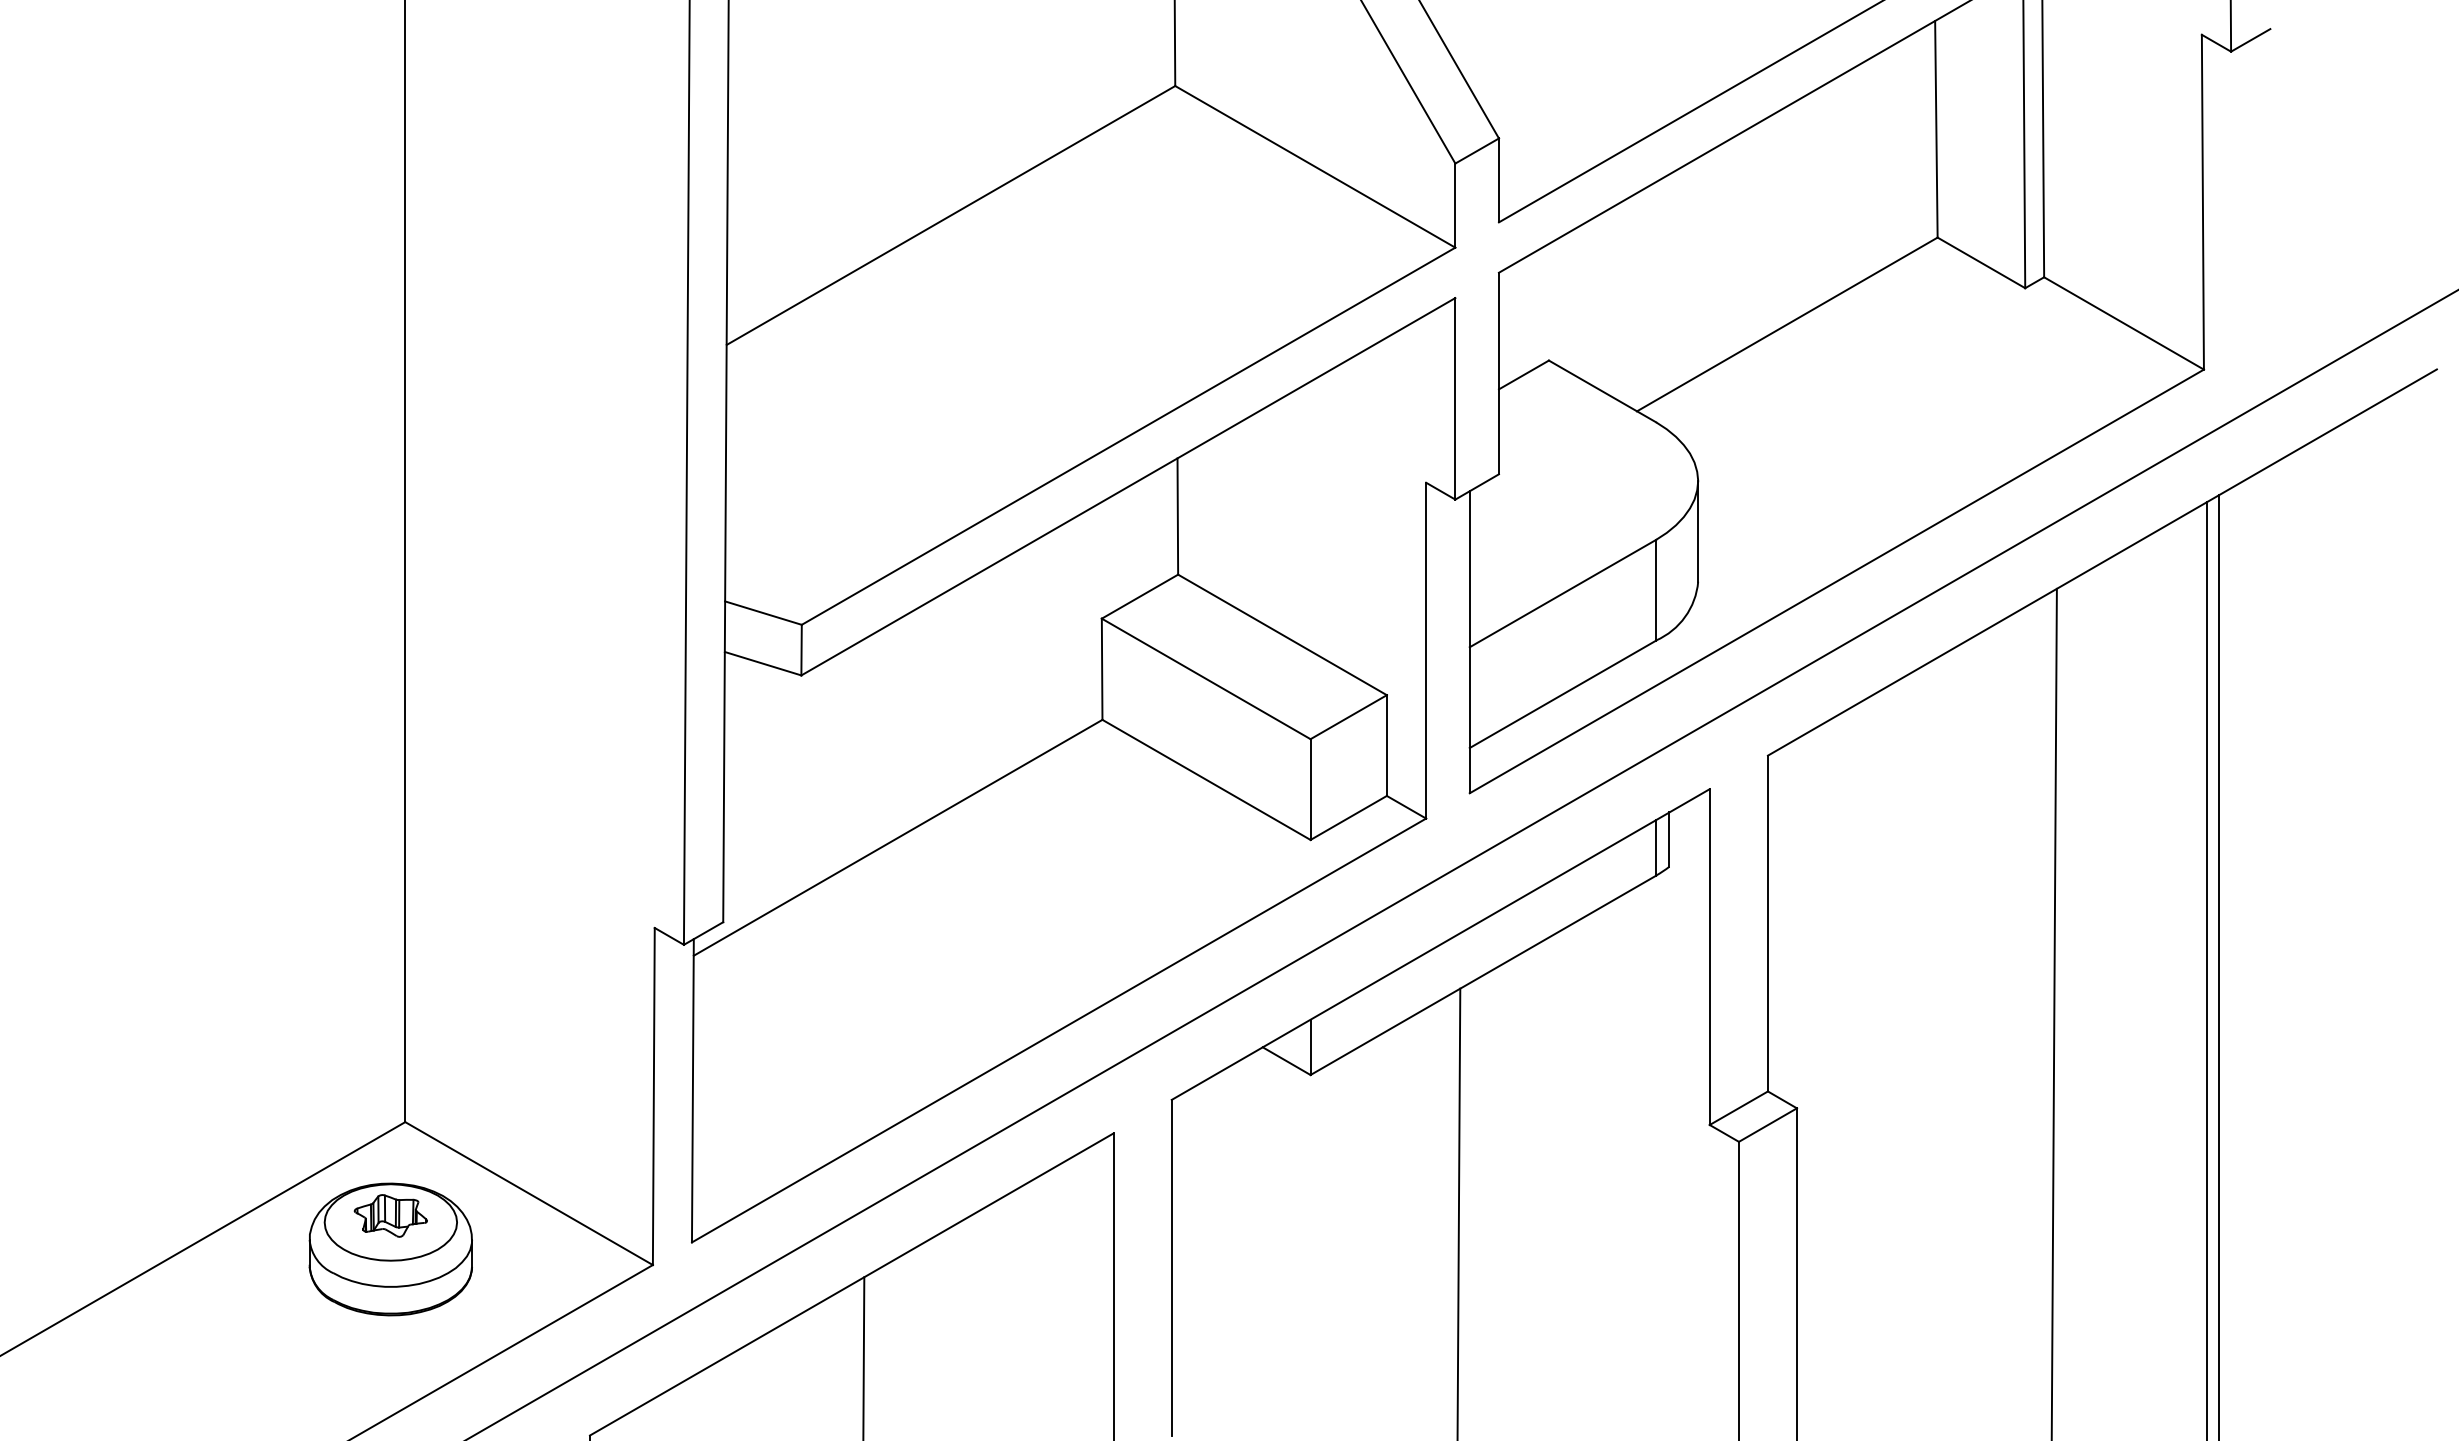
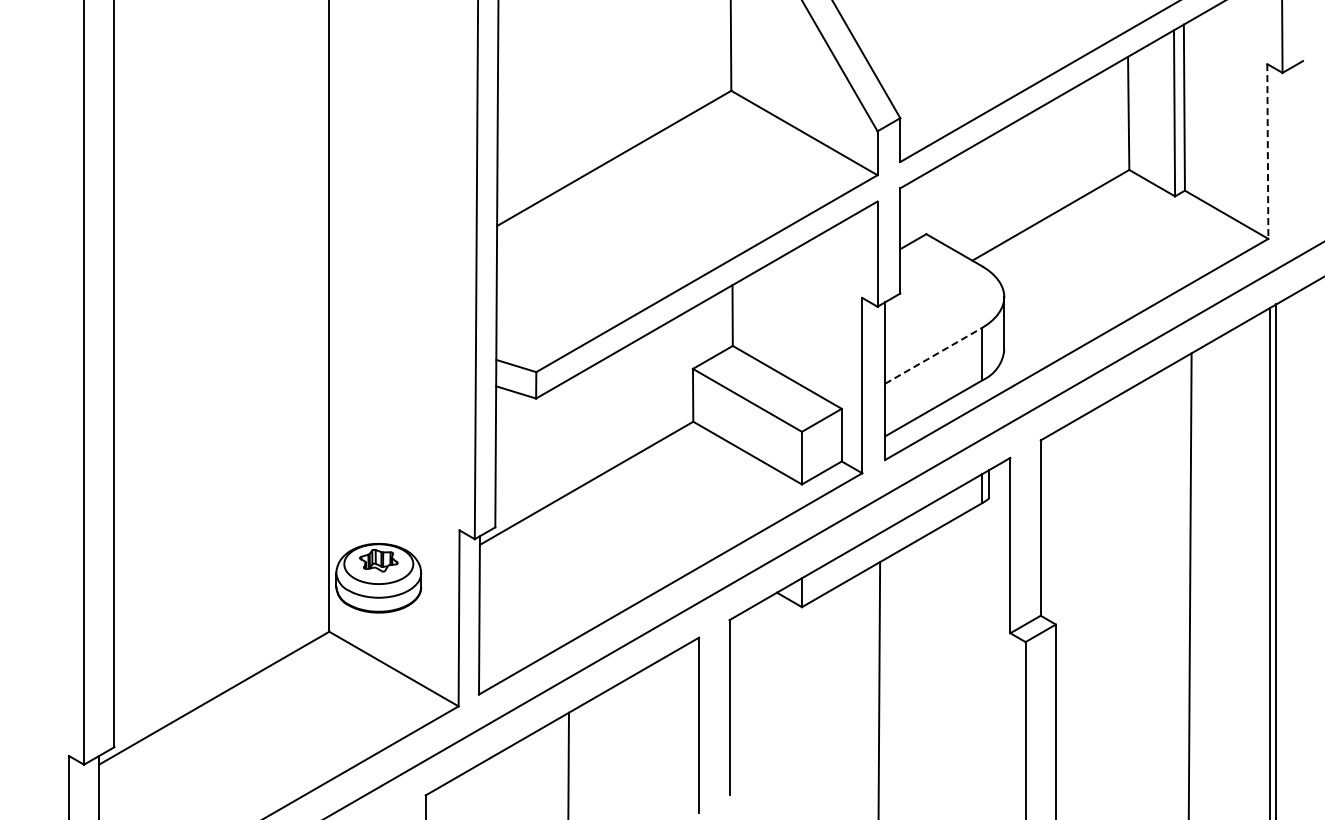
line: (2202, 204) -> (1267, 152), solid -> dashed
line: (1564, 592) -> (934, 355), solid -> dashed
part: (390, 1249) -> (378, 578), moved

